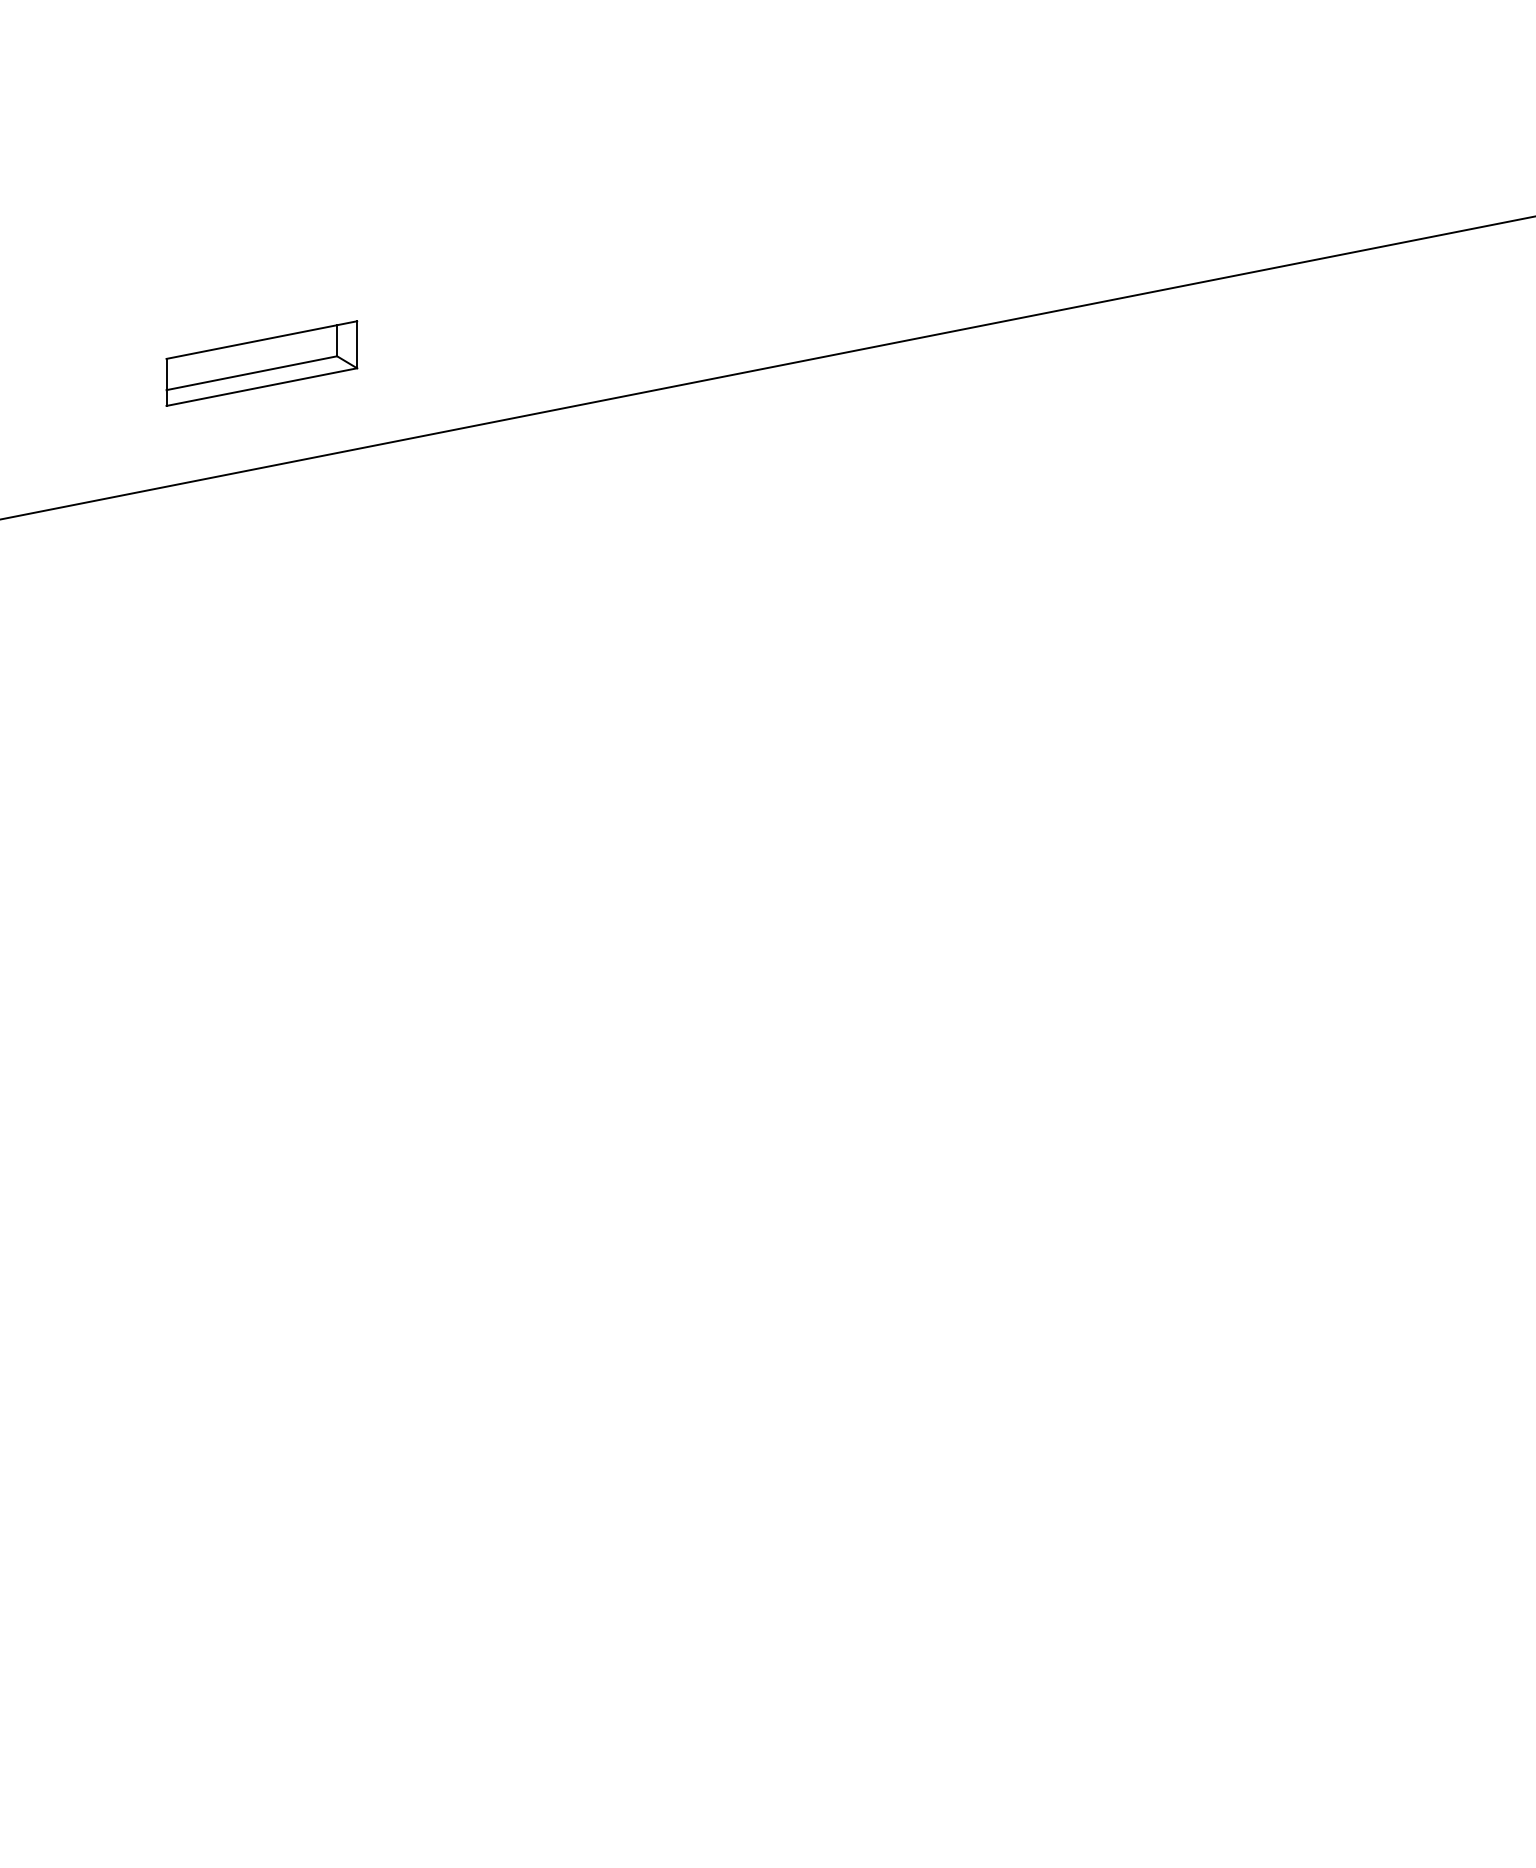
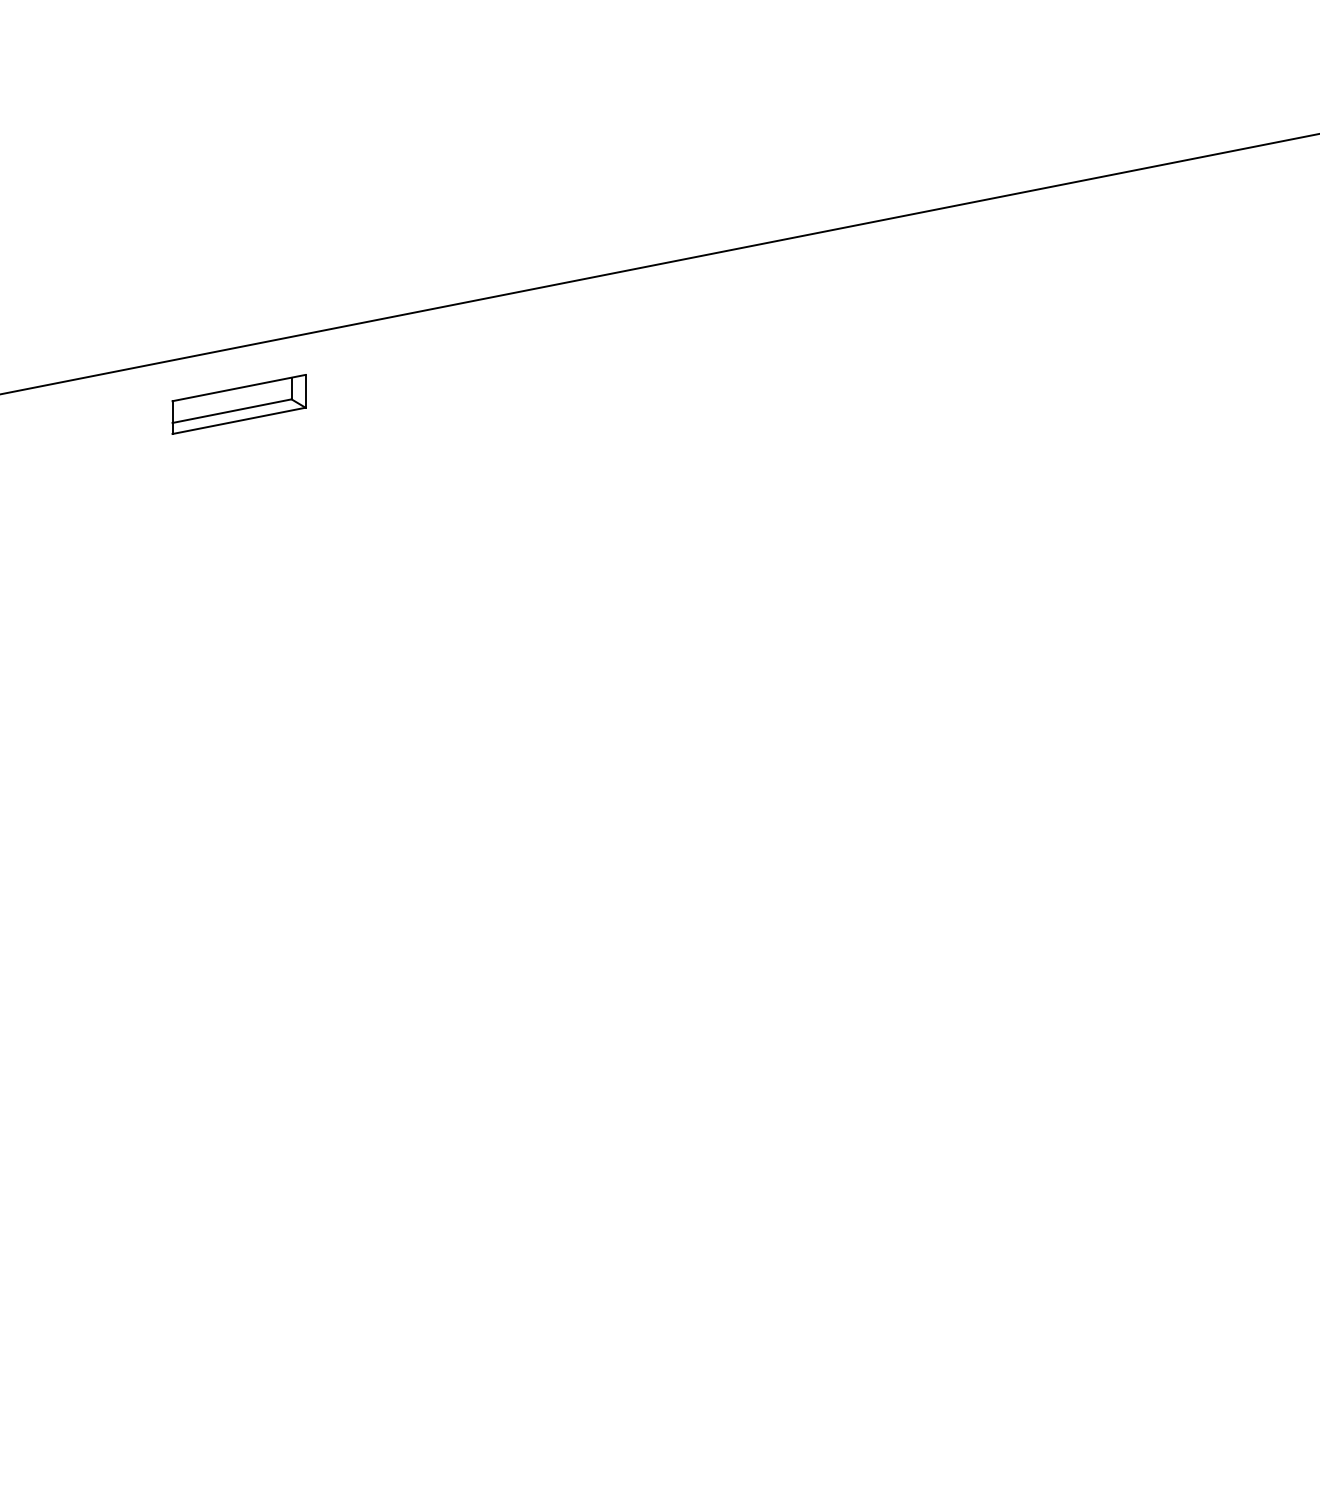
part: (261, 363) -> (238, 404), moved

